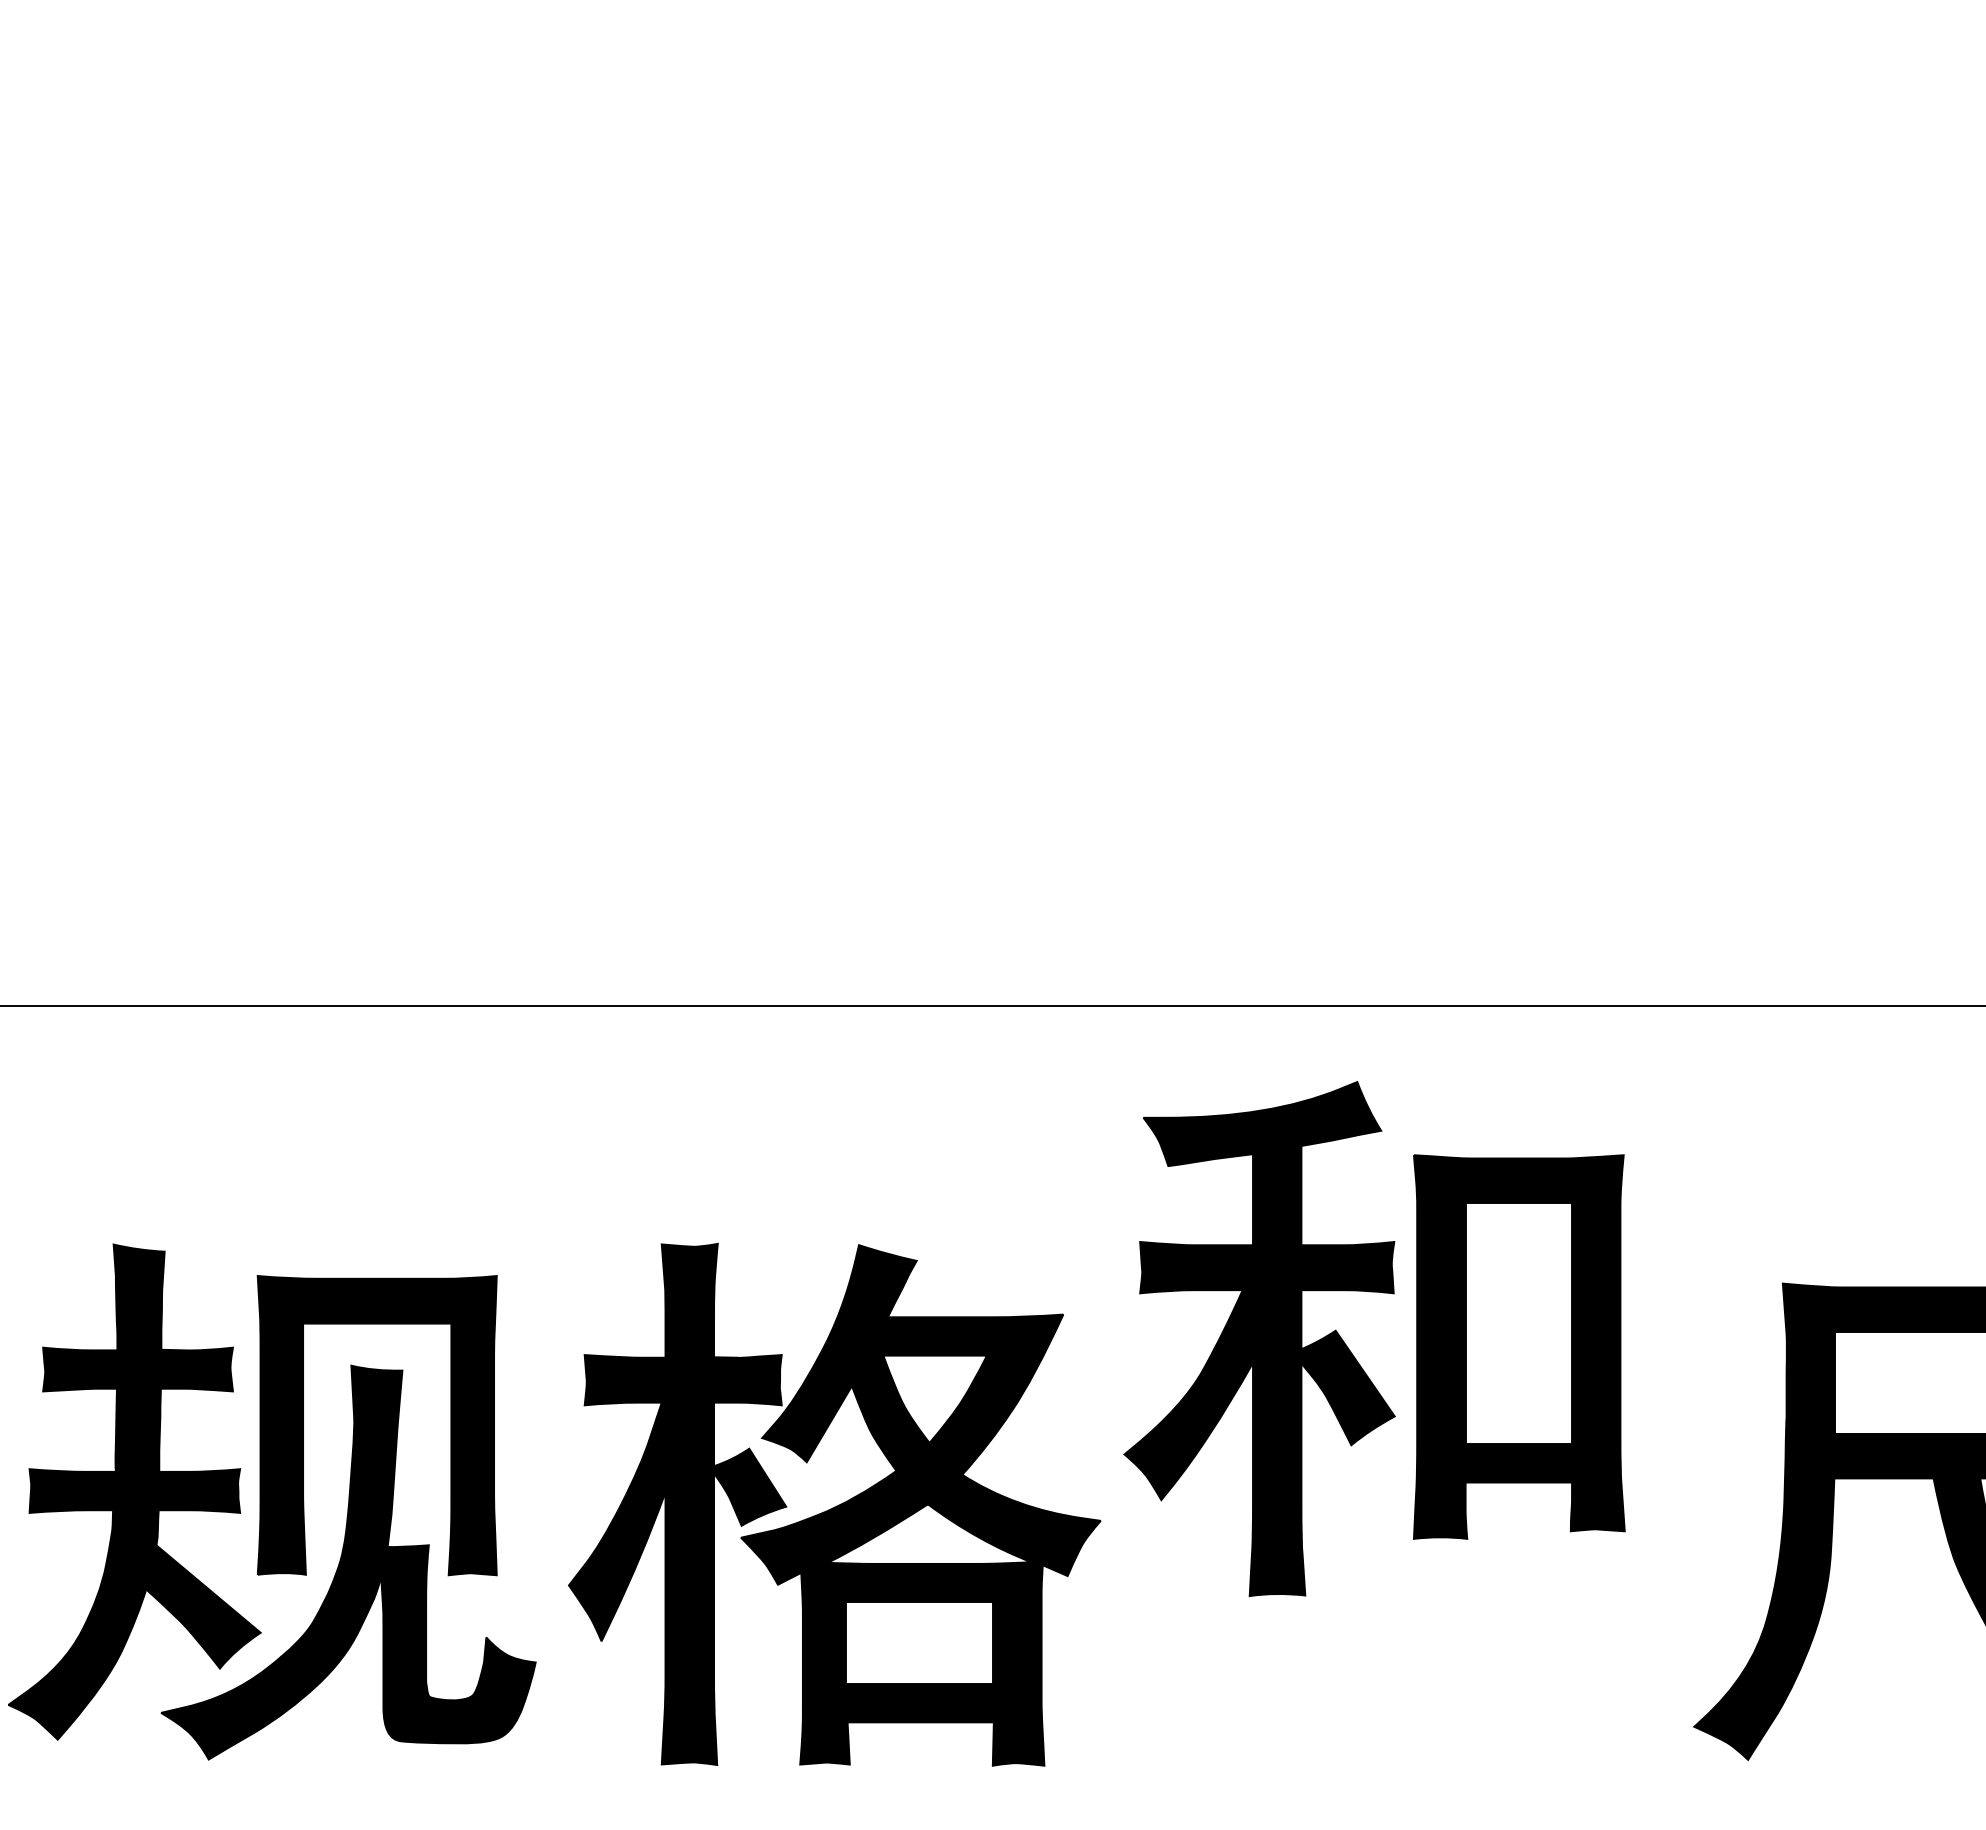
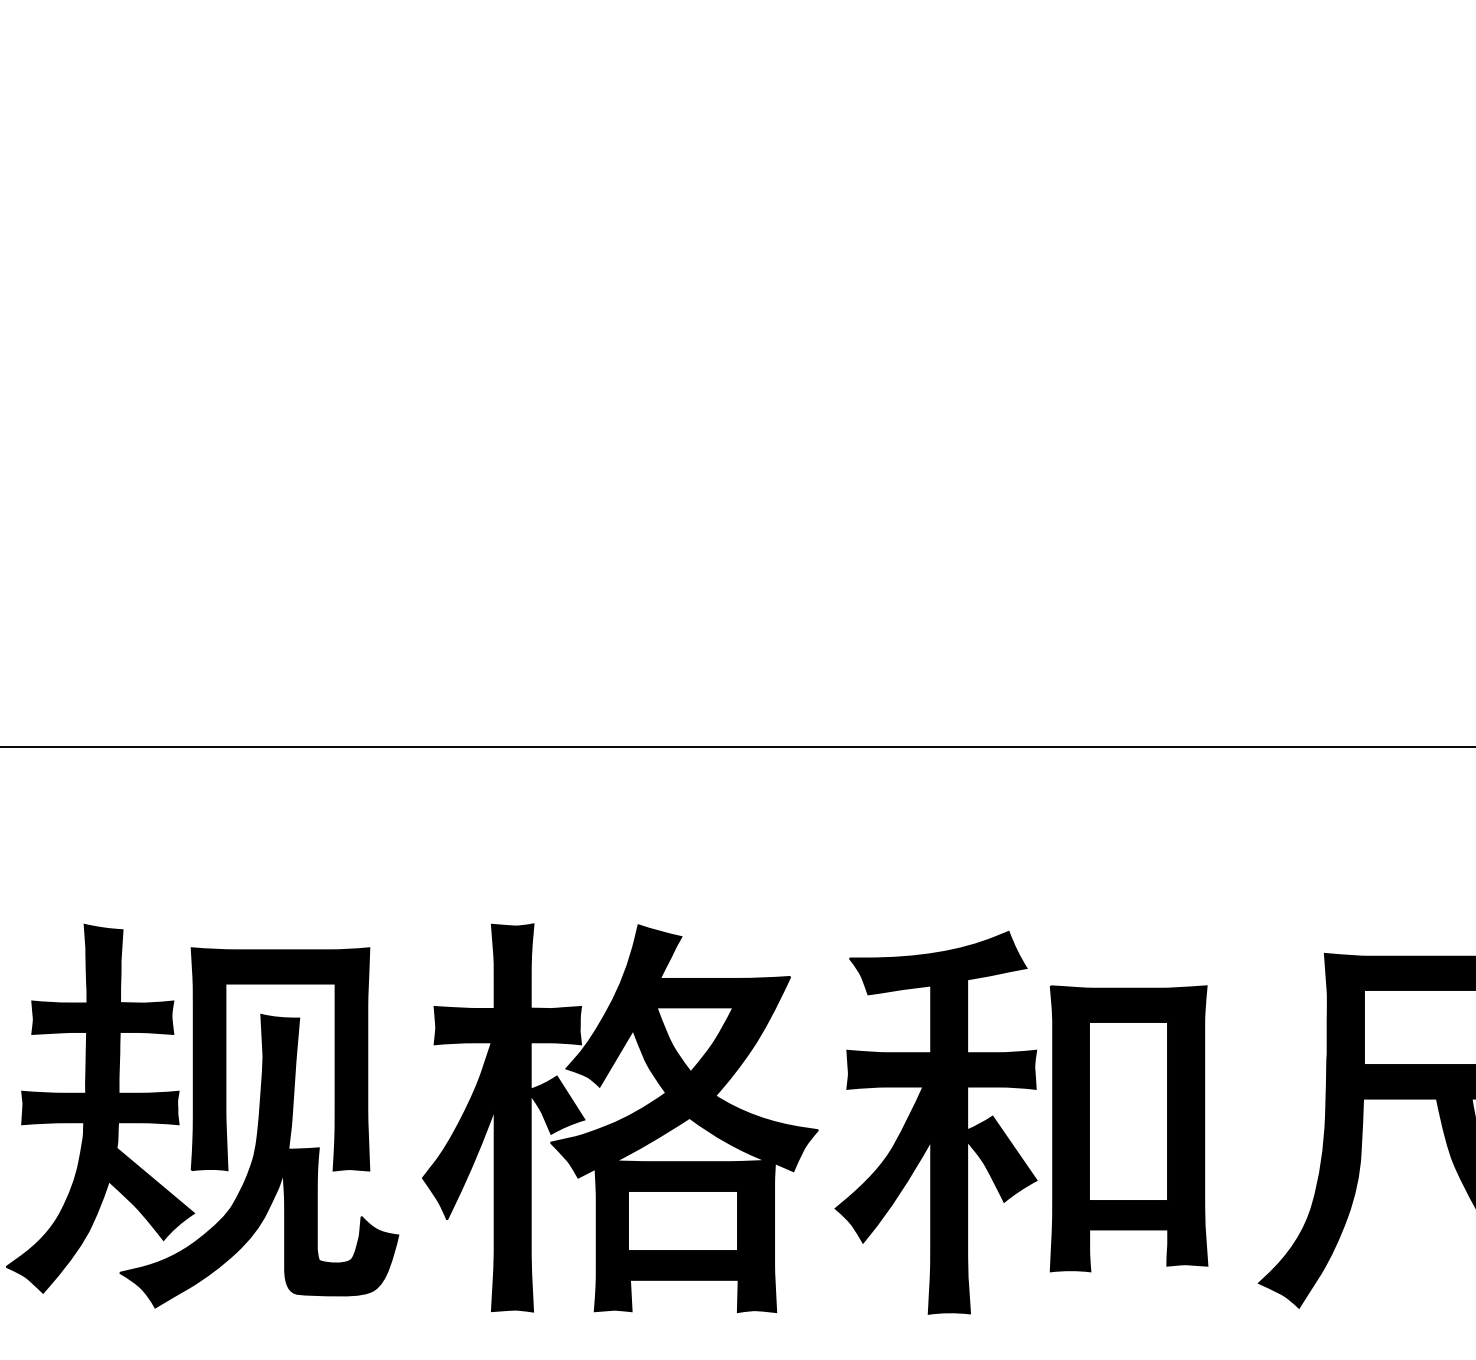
part: (1353, 1354) -> (1005, 1134), moved

